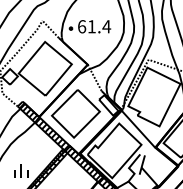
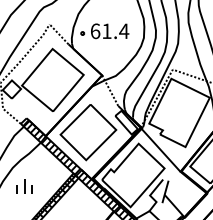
part: (20, 170) -> (24, 186), moved

